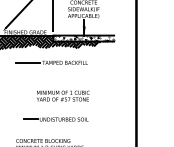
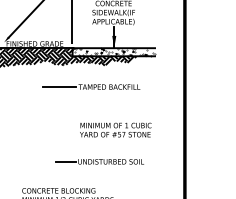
part: (51, 62) -> (91, 86), moved
text: (62, 95) -> (115, 129), moved
part: (55, 119) -> (99, 161), moved

